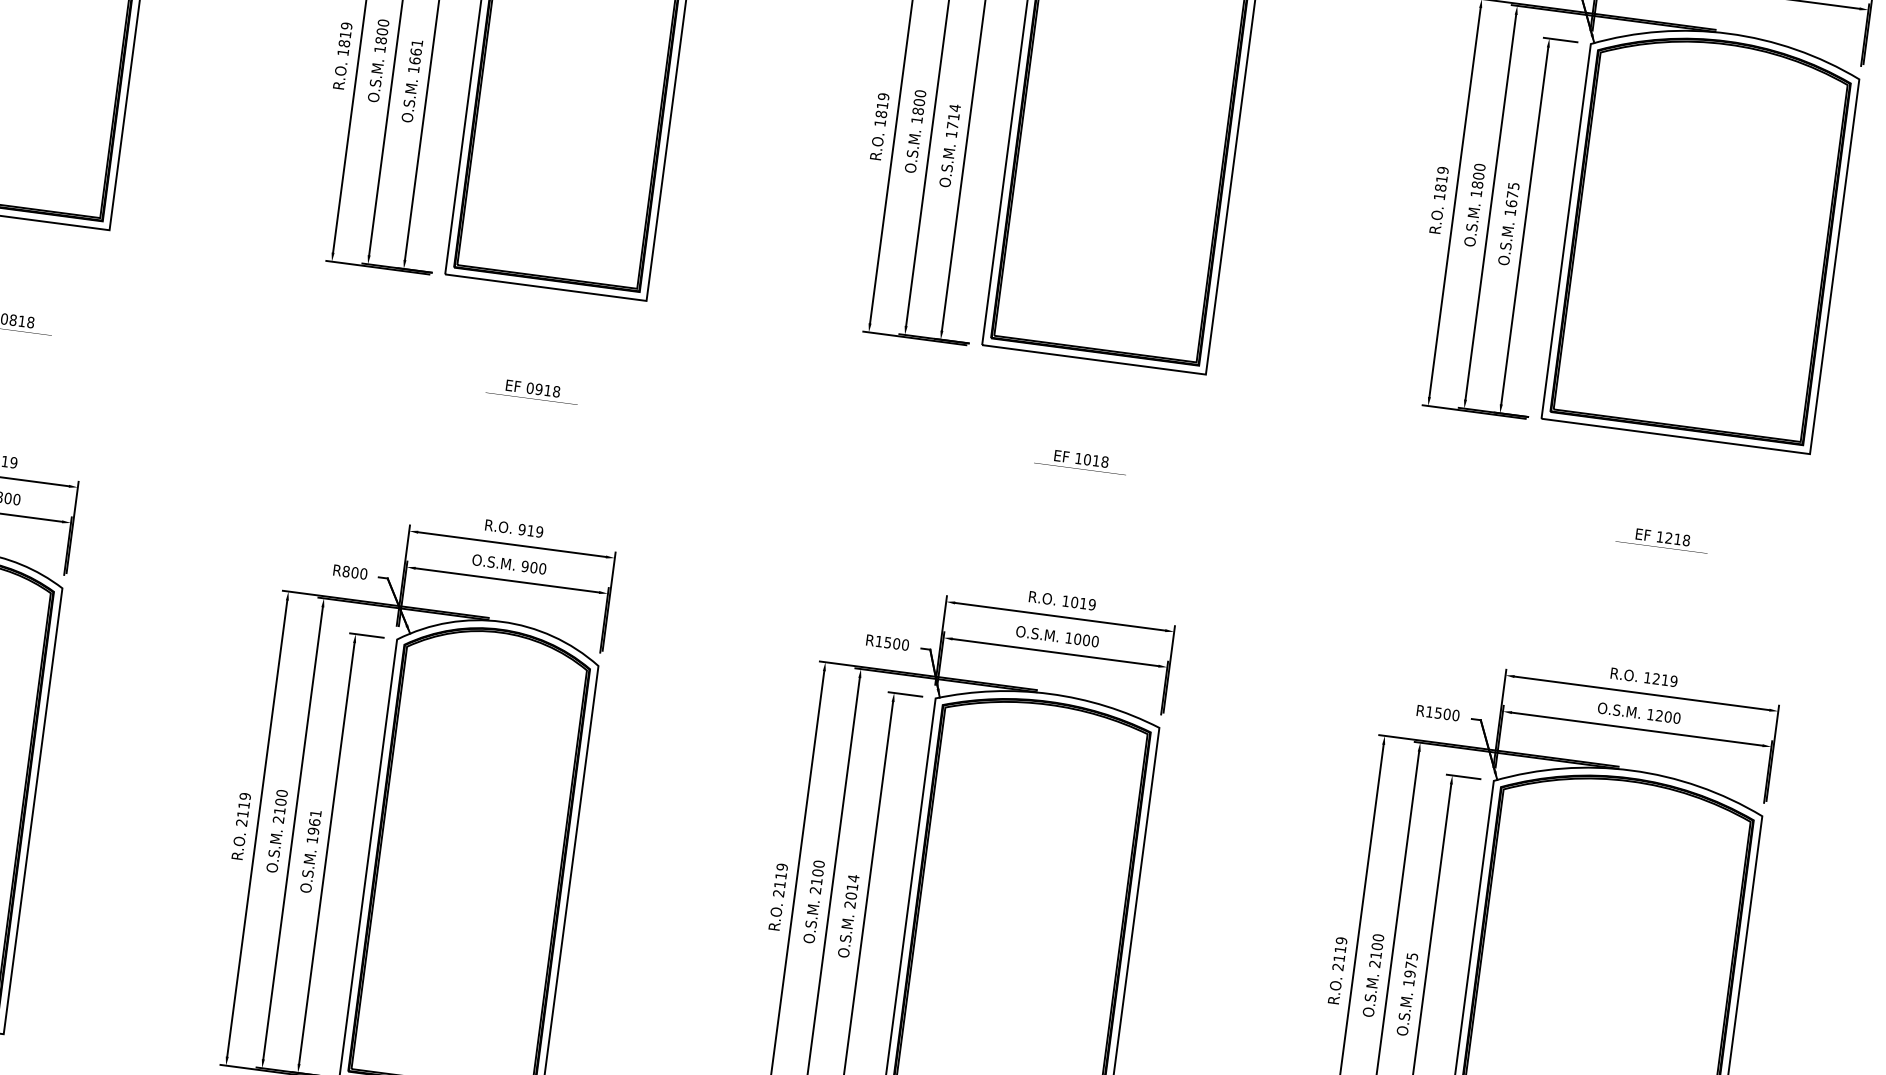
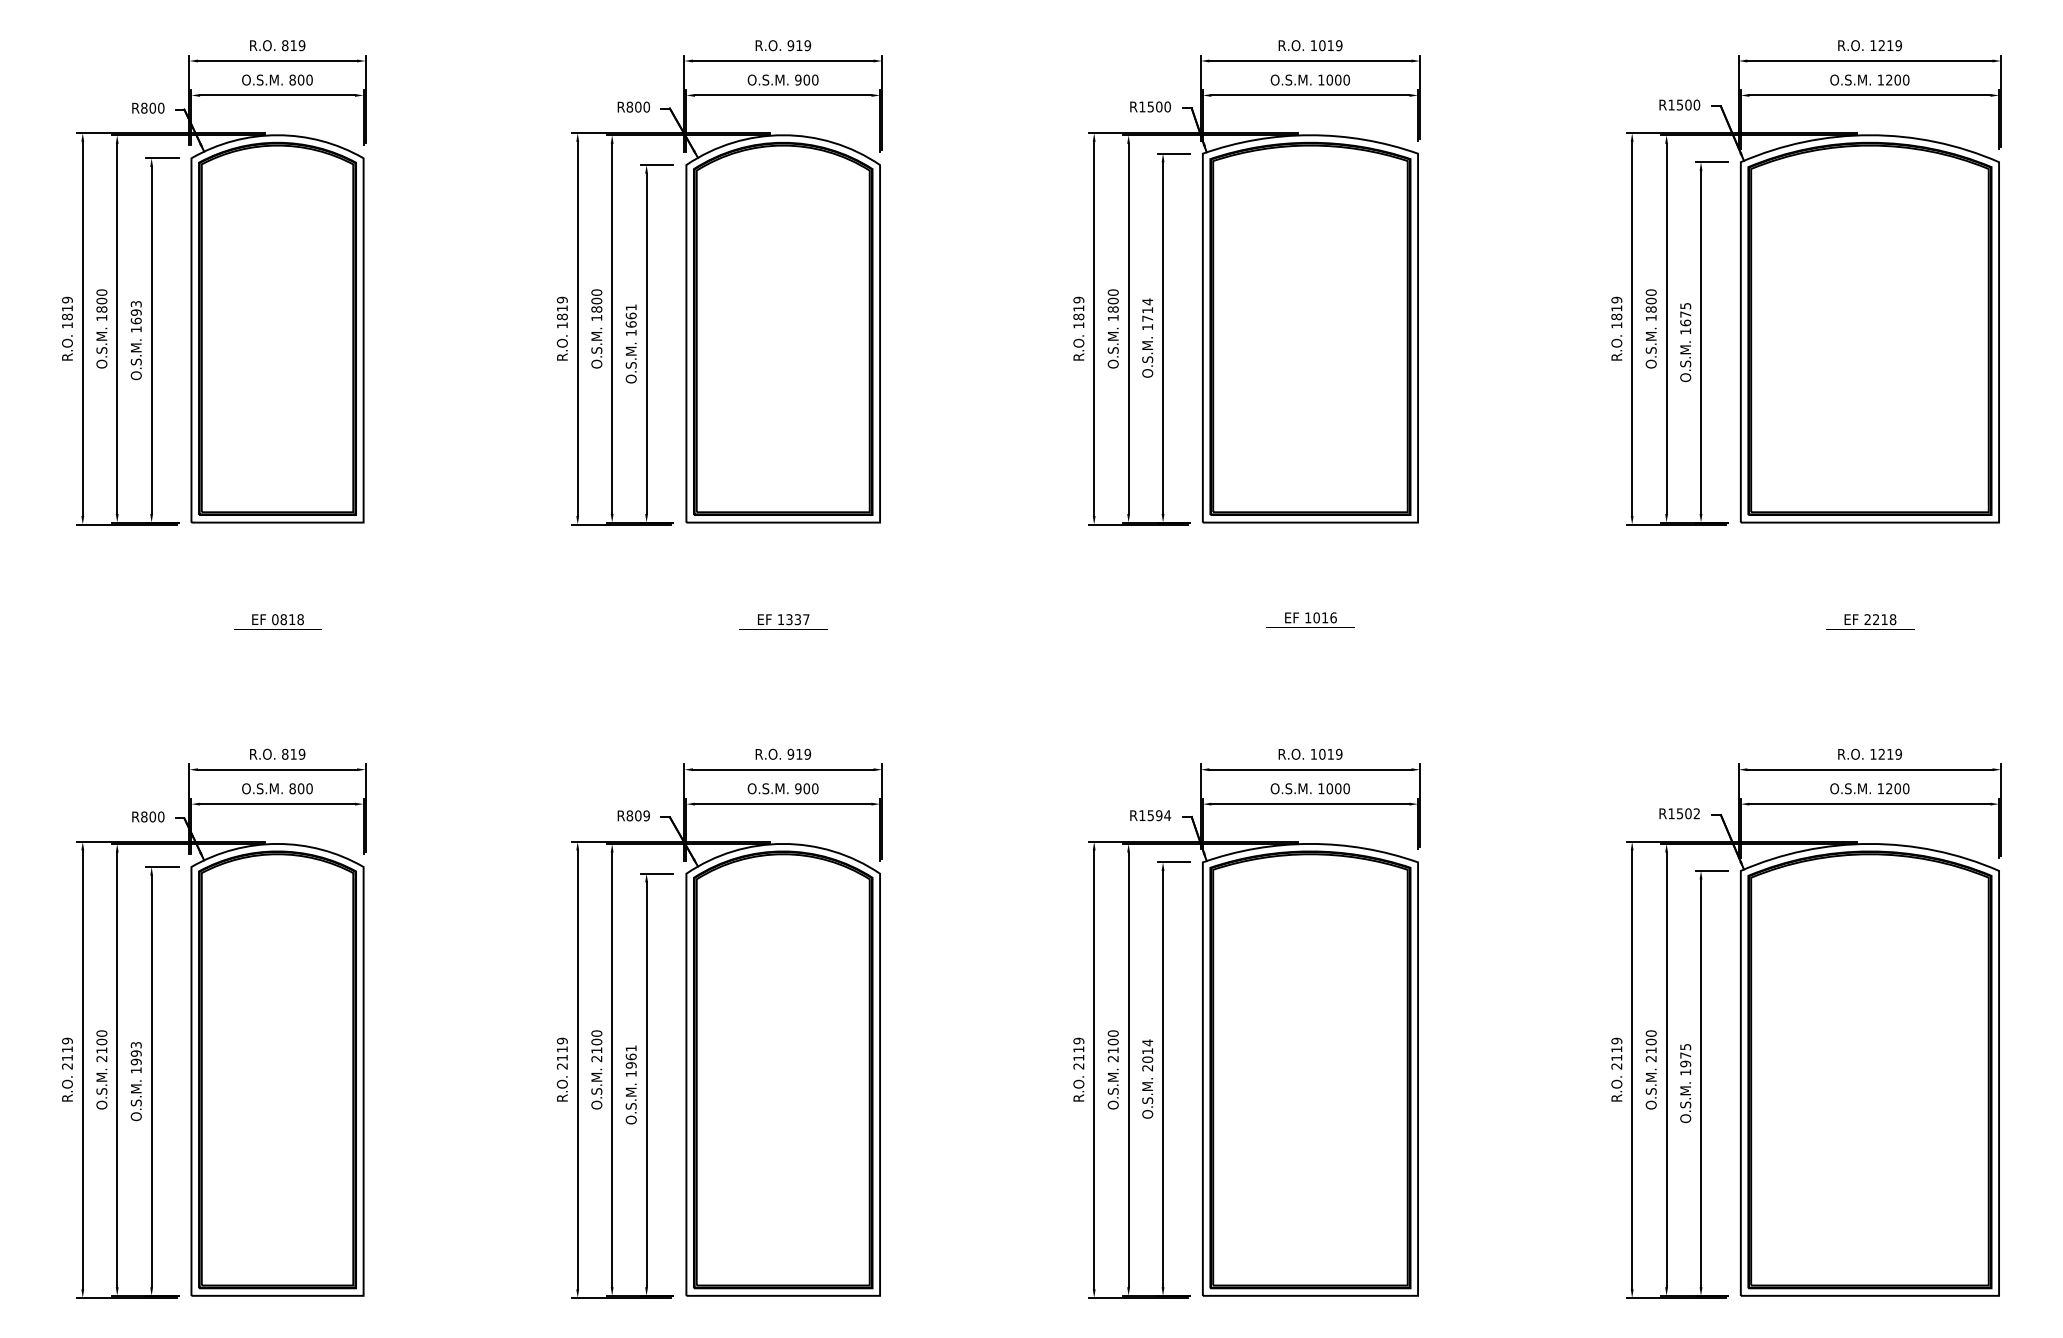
text: (543, 389) -> (793, 619), 0918 -> 1337
text: (1105, 461) -> (1333, 617), 1018 -> 1016
text: (1659, 536) -> (1867, 619), 1218 -> 2218
text: (363, 573) -> (646, 815), R800 -> R809
text: (901, 644) -> (1163, 815), R1500 -> R1594
text: (1455, 715) -> (1696, 813), R1500 -> R1502

